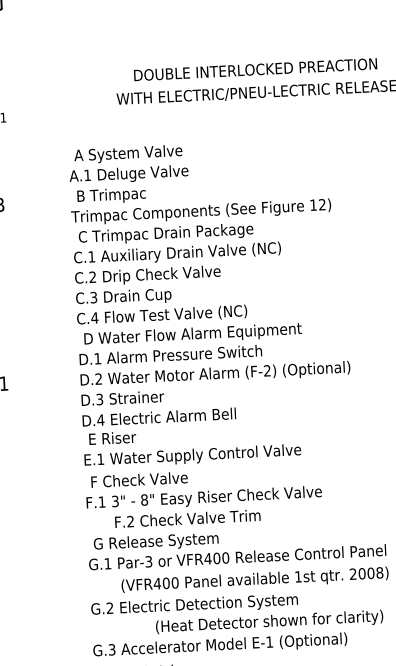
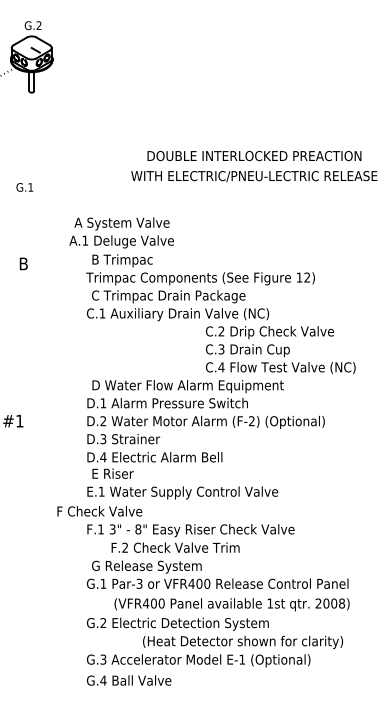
text: (128, 164) -> (121, 232), moved
text: (160, 295) -> (280, 350), moved
text: (139, 479) -> (99, 511), moved

